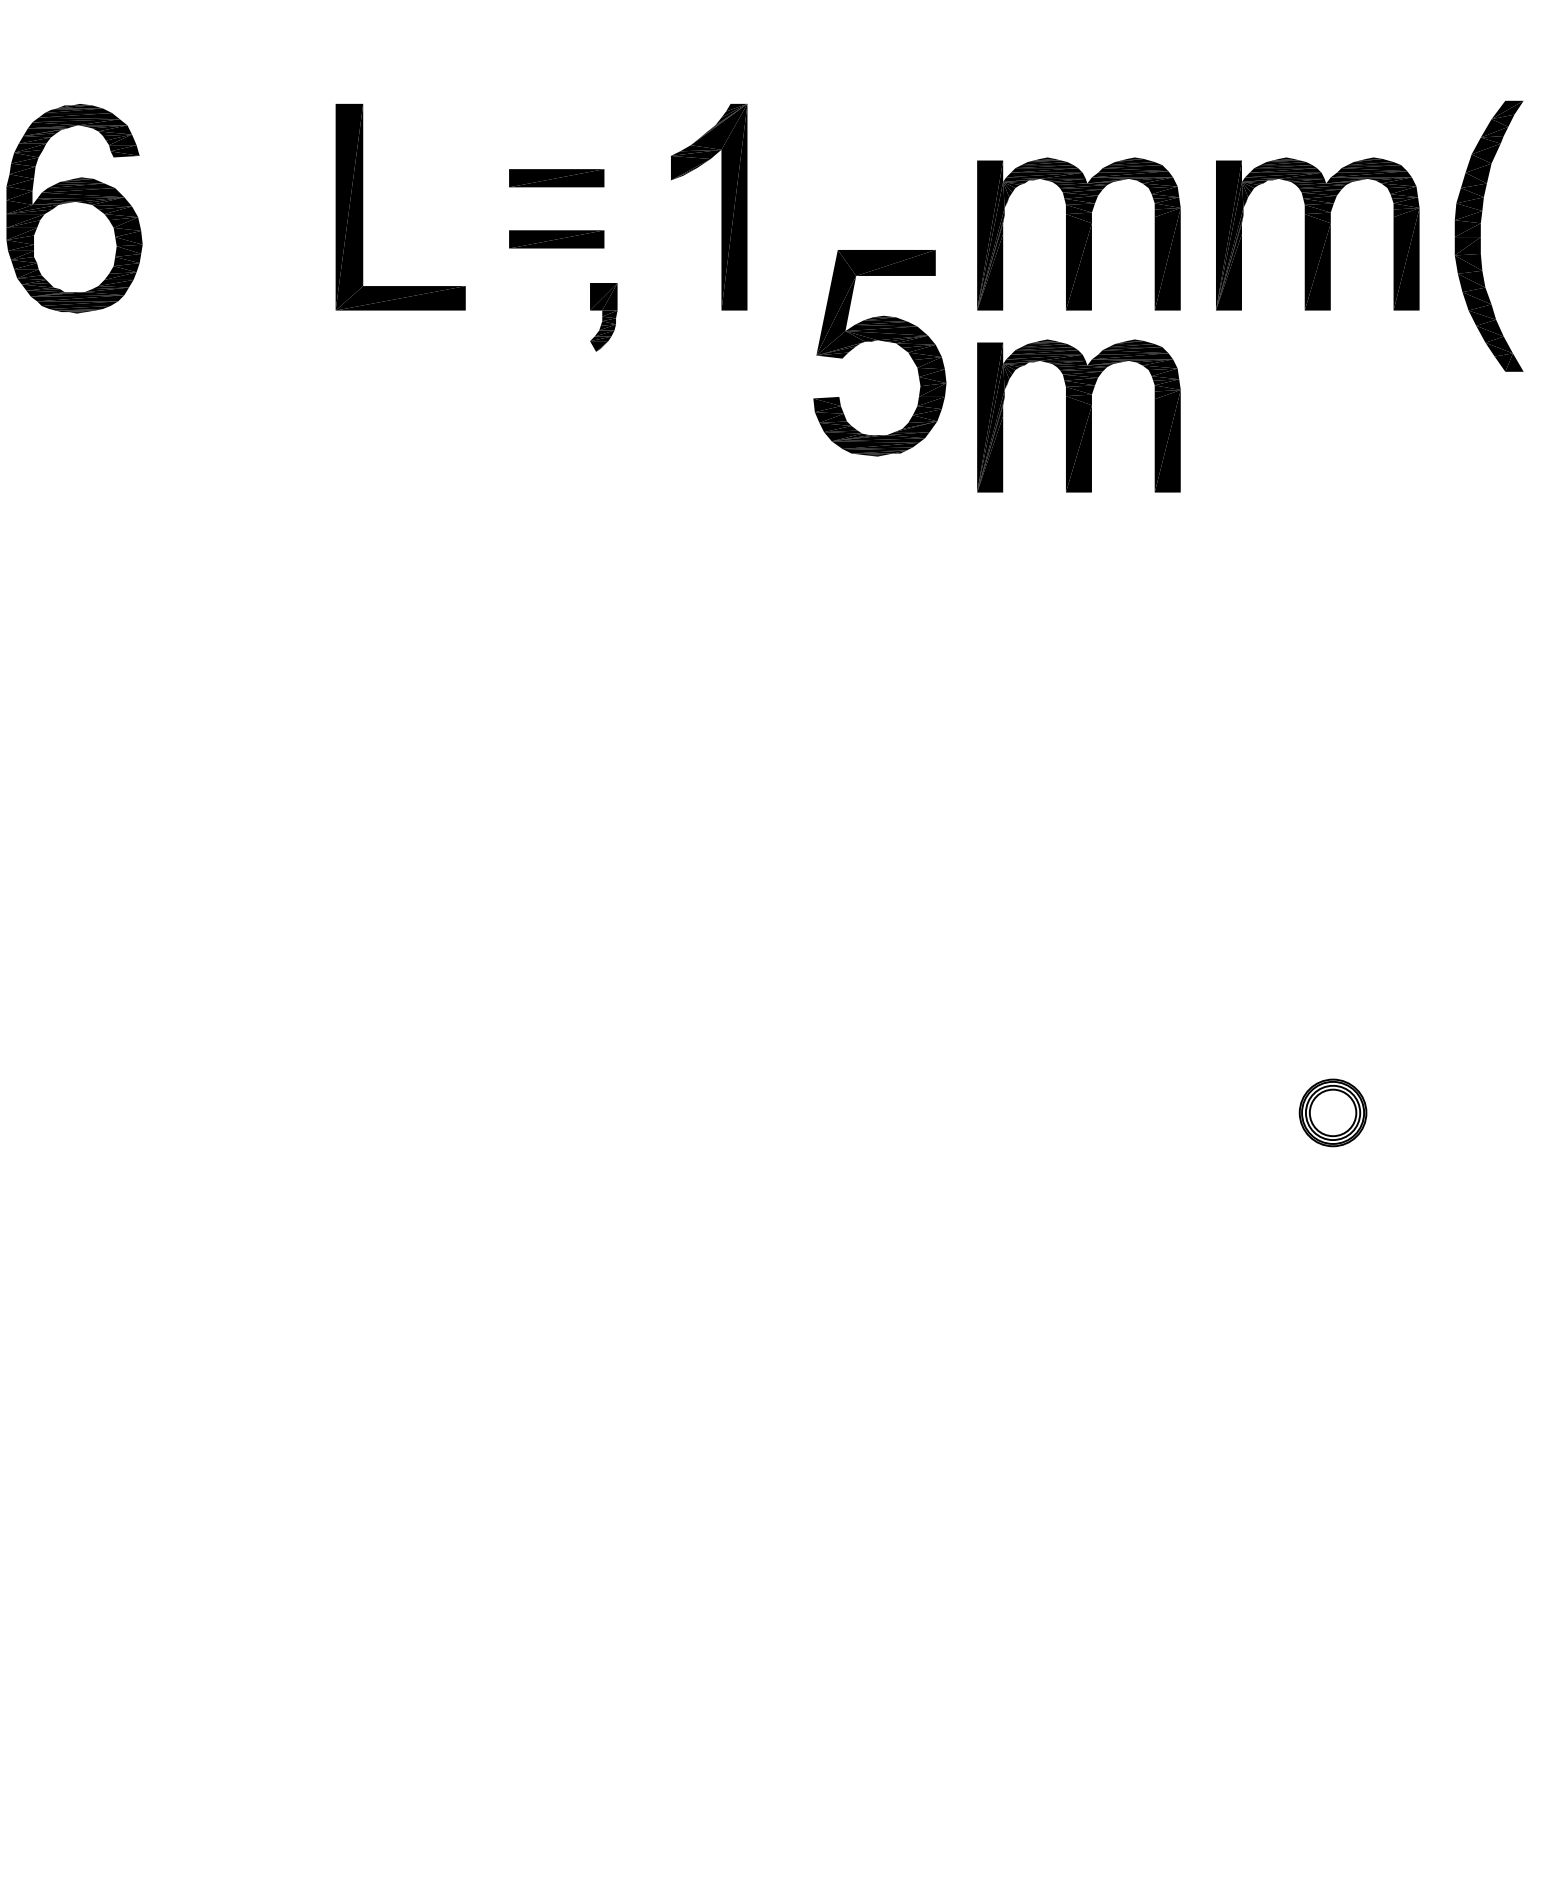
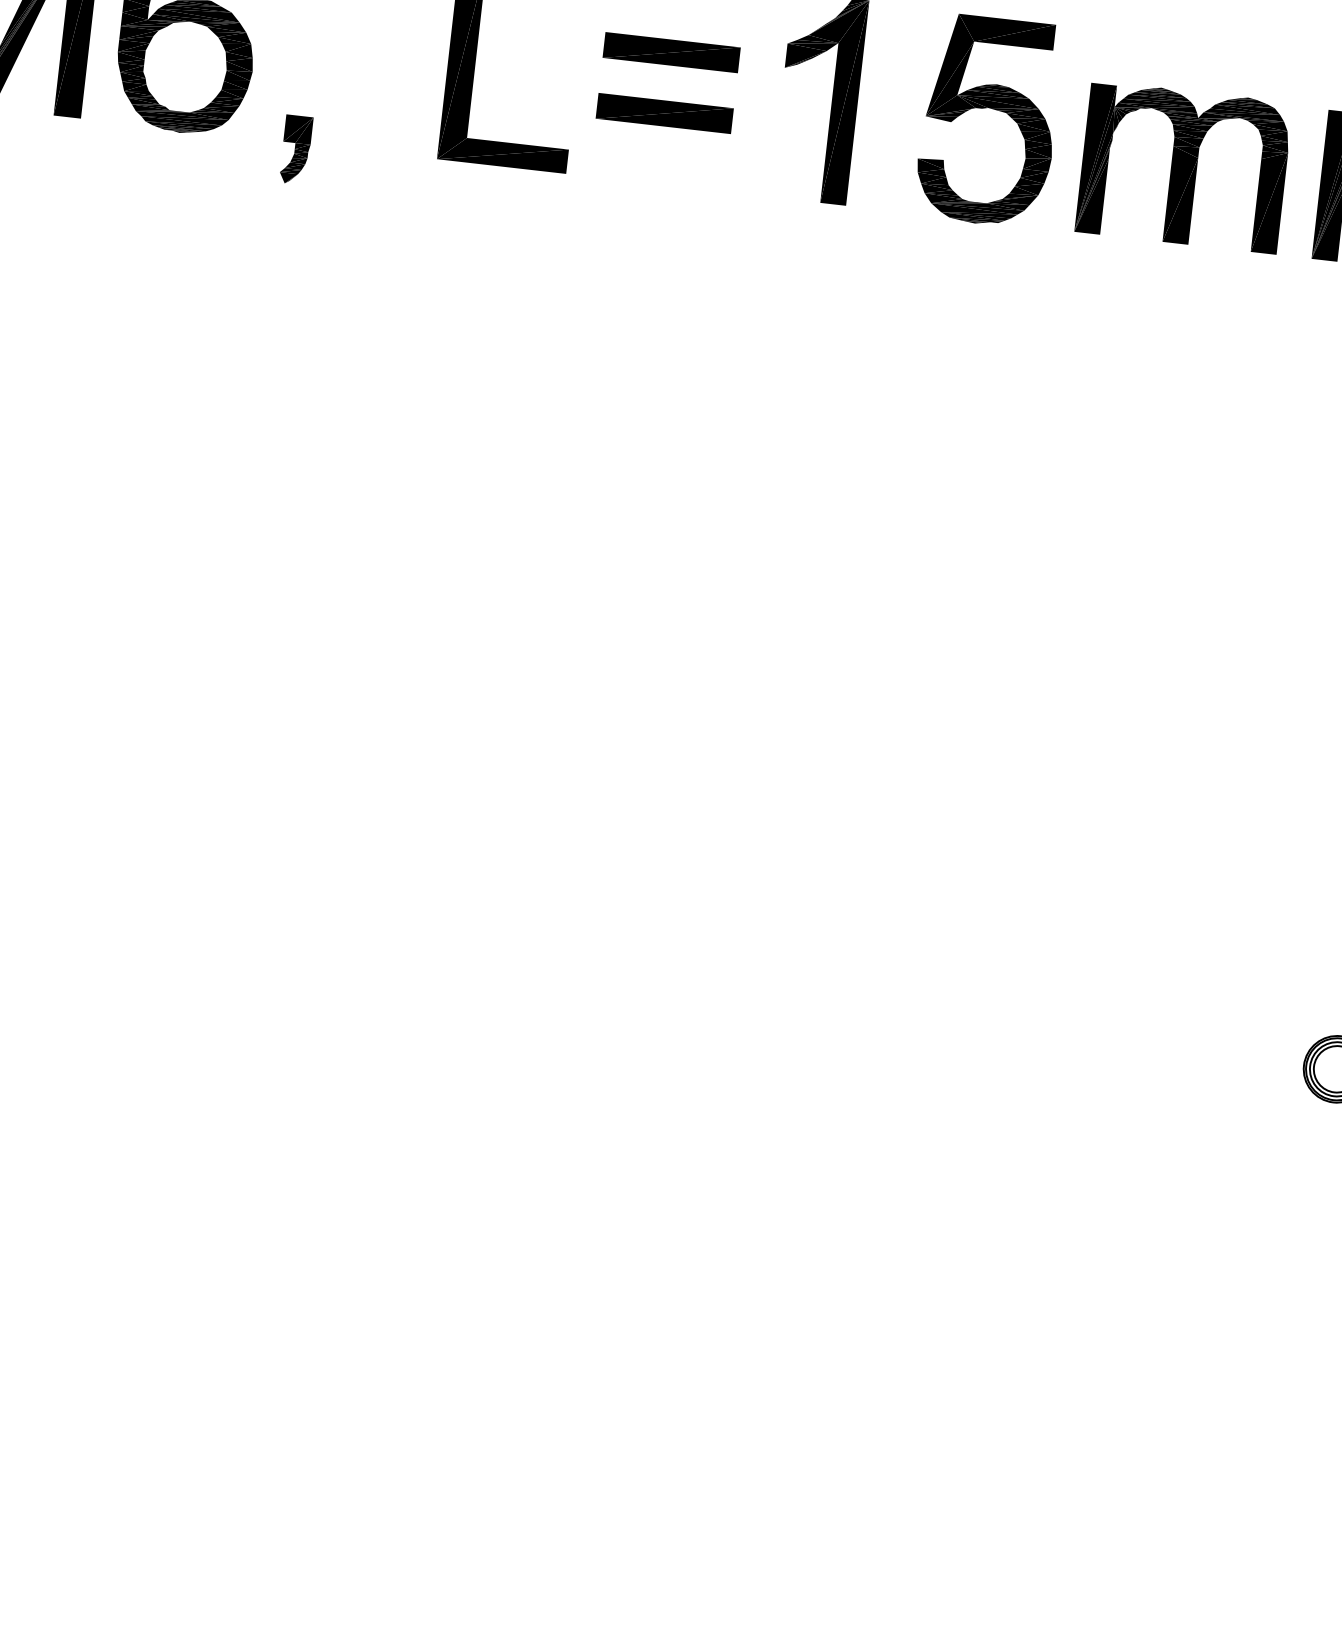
part: (556, 178) -> (671, 52), size x1.43
part: (556, 239) -> (664, 113), size x1.43
part: (603, 317) -> (295, 150), moved
part: (883, 341) -> (993, 109), moved
part: (1078, 415) -> (1163, 347), removed

